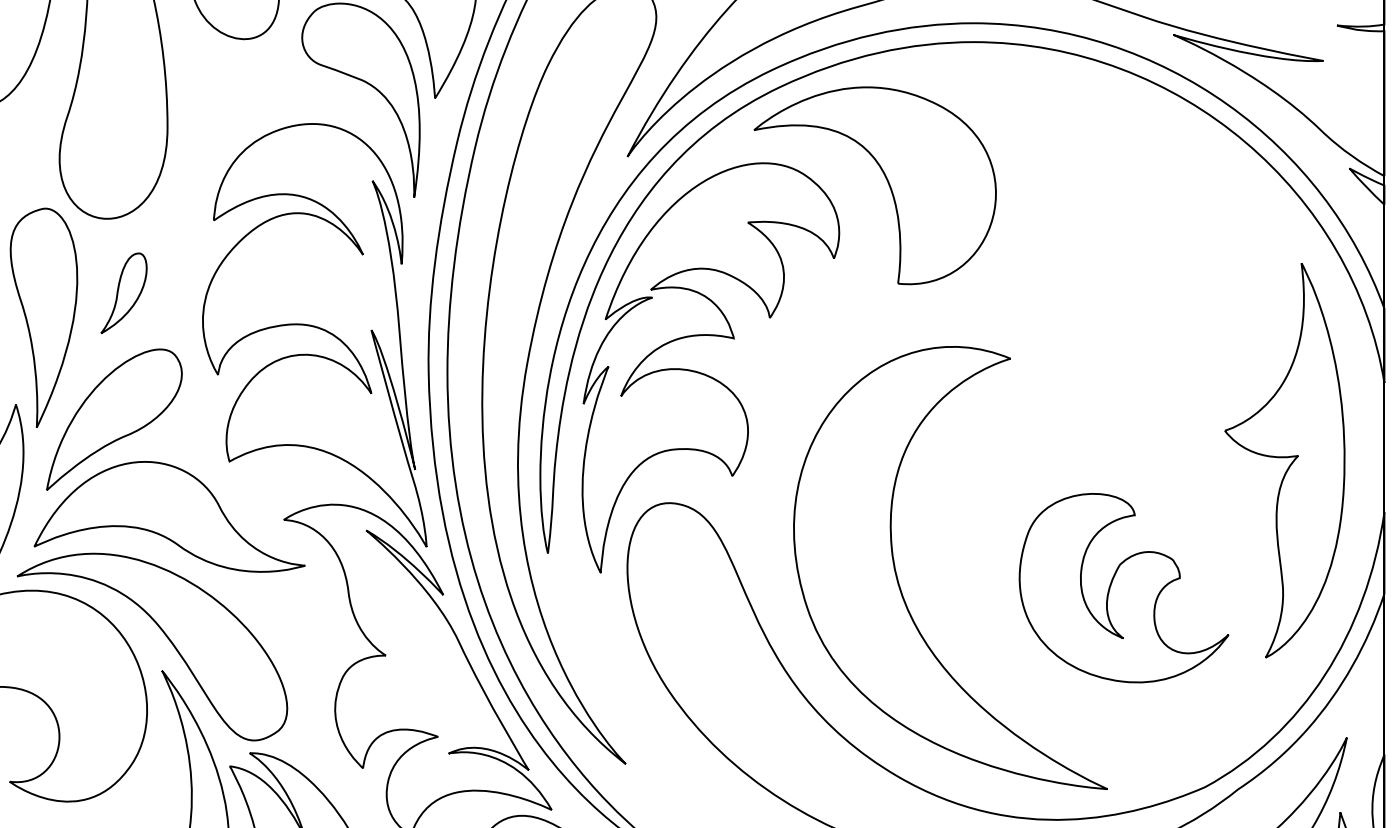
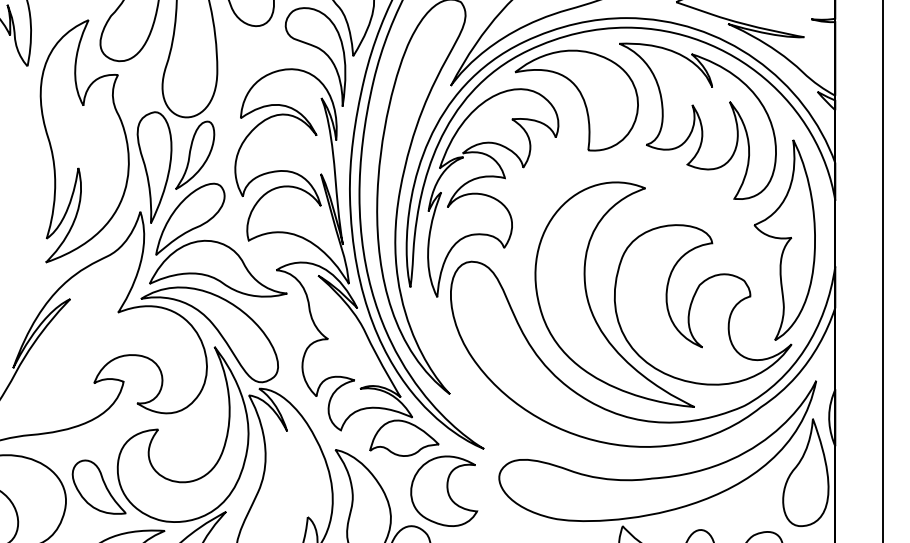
part: (1113, 224) -> (697, 120), added
part: (124, 291) -> (195, 154), size x1.67
part: (1122, 587) -> (702, 304), size x1.67

